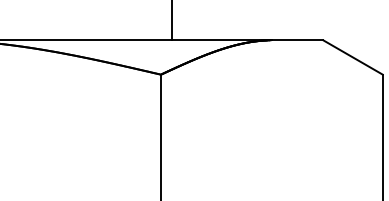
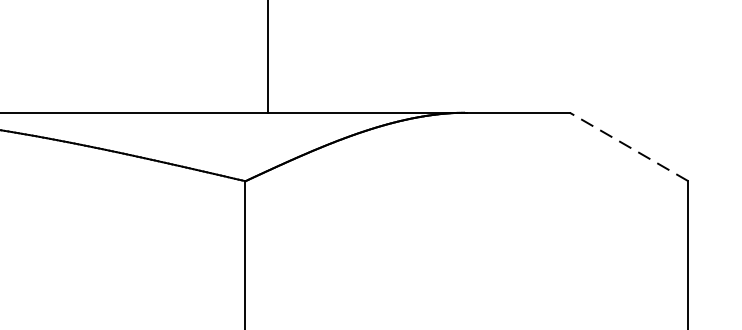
line: (352, 57) -> (627, 146), solid -> dashed

